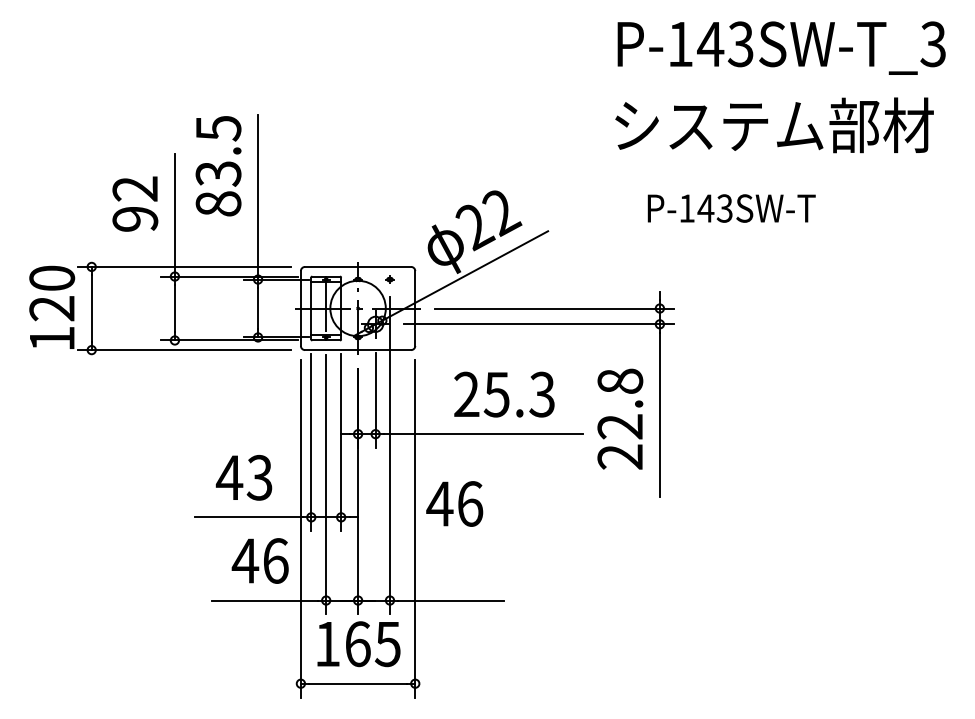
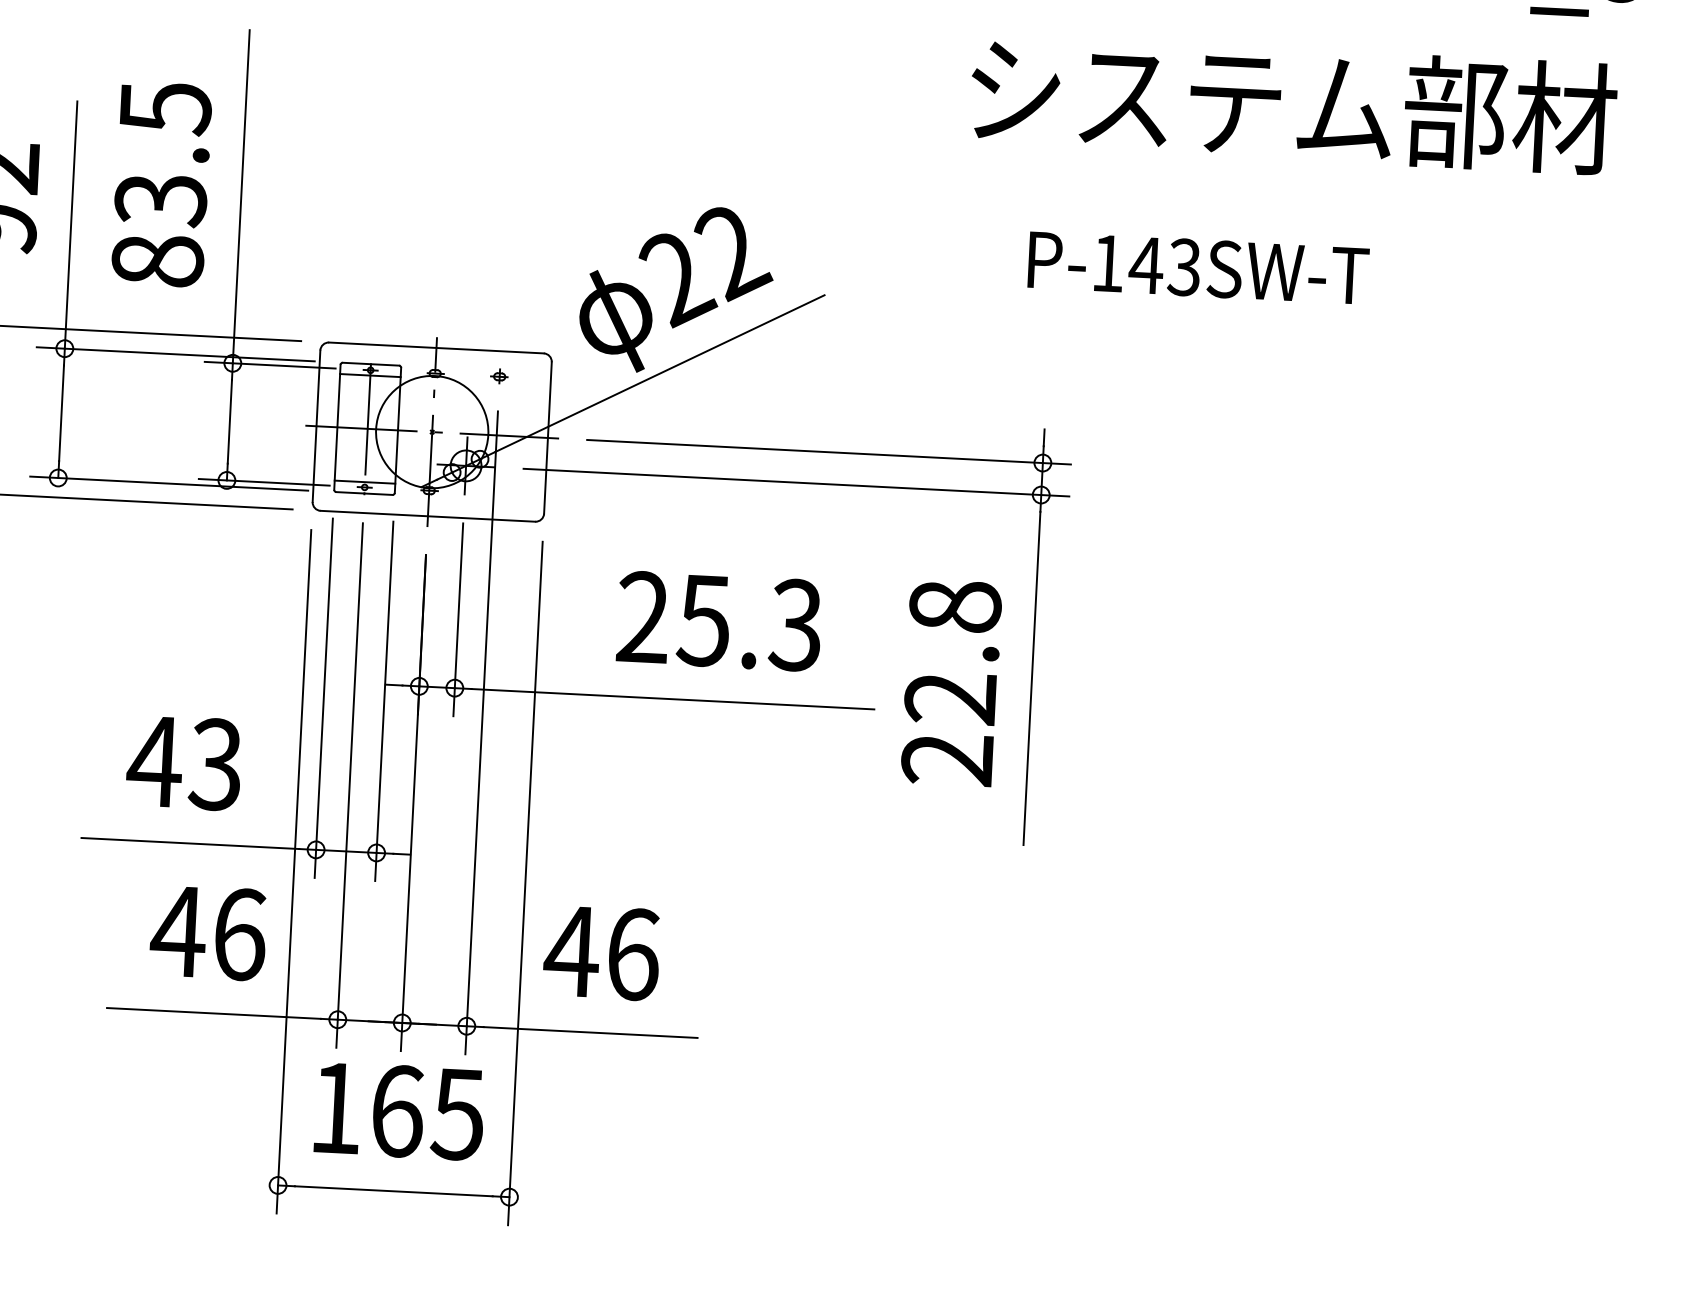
text: (218, 166) -> (161, 185), moved
text: (454, 503) -> (601, 951), moved

